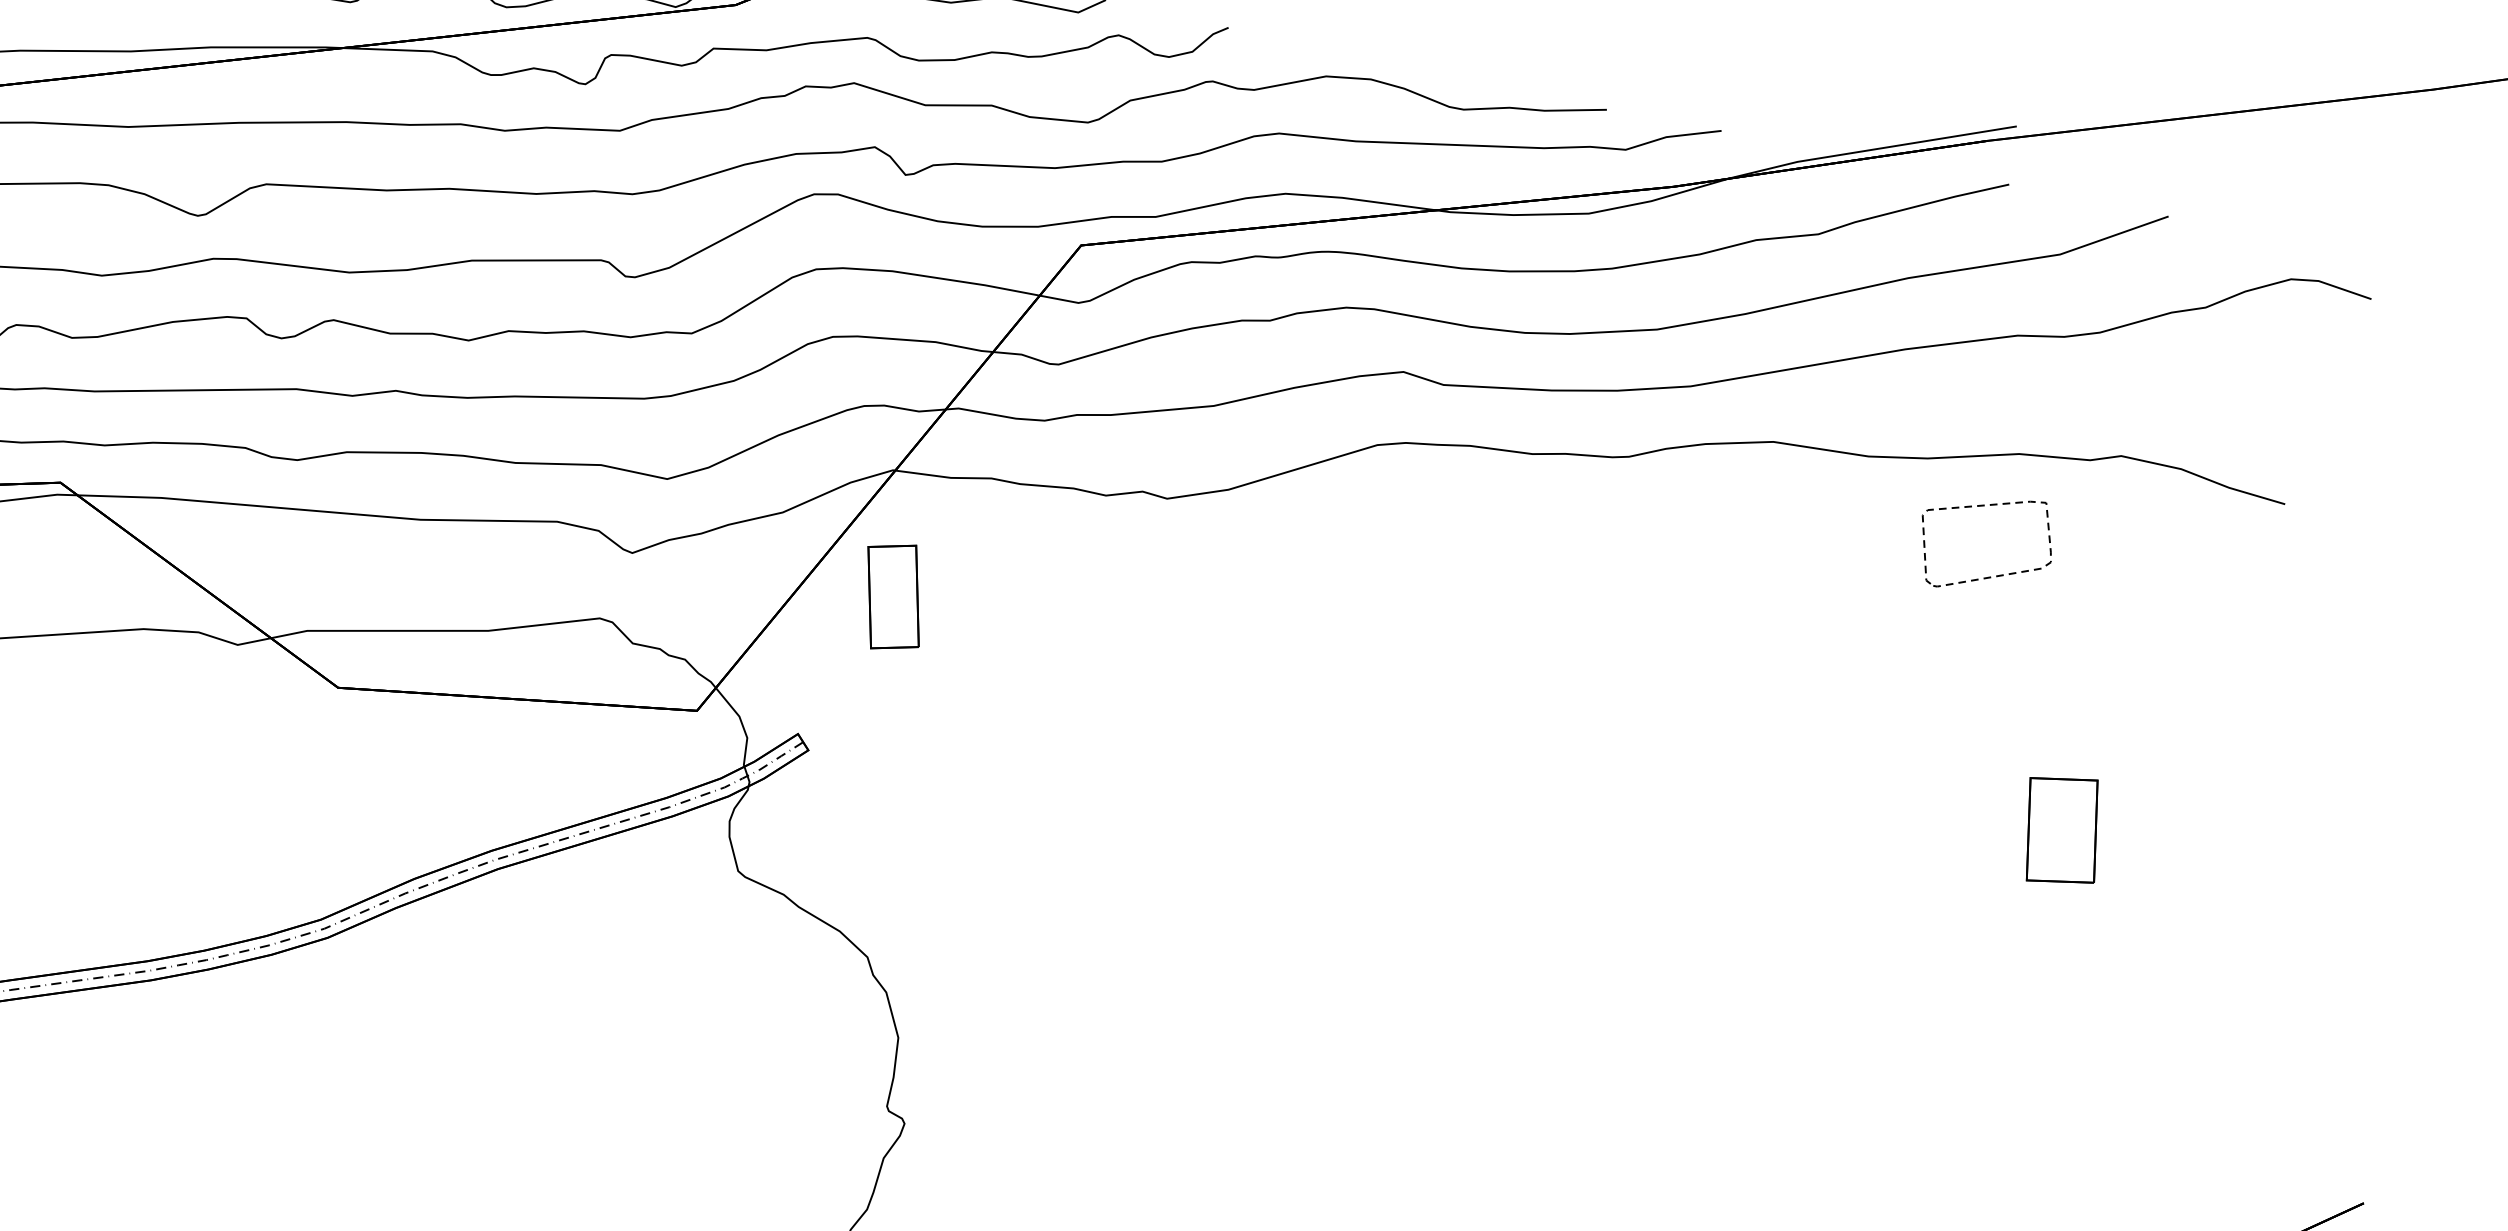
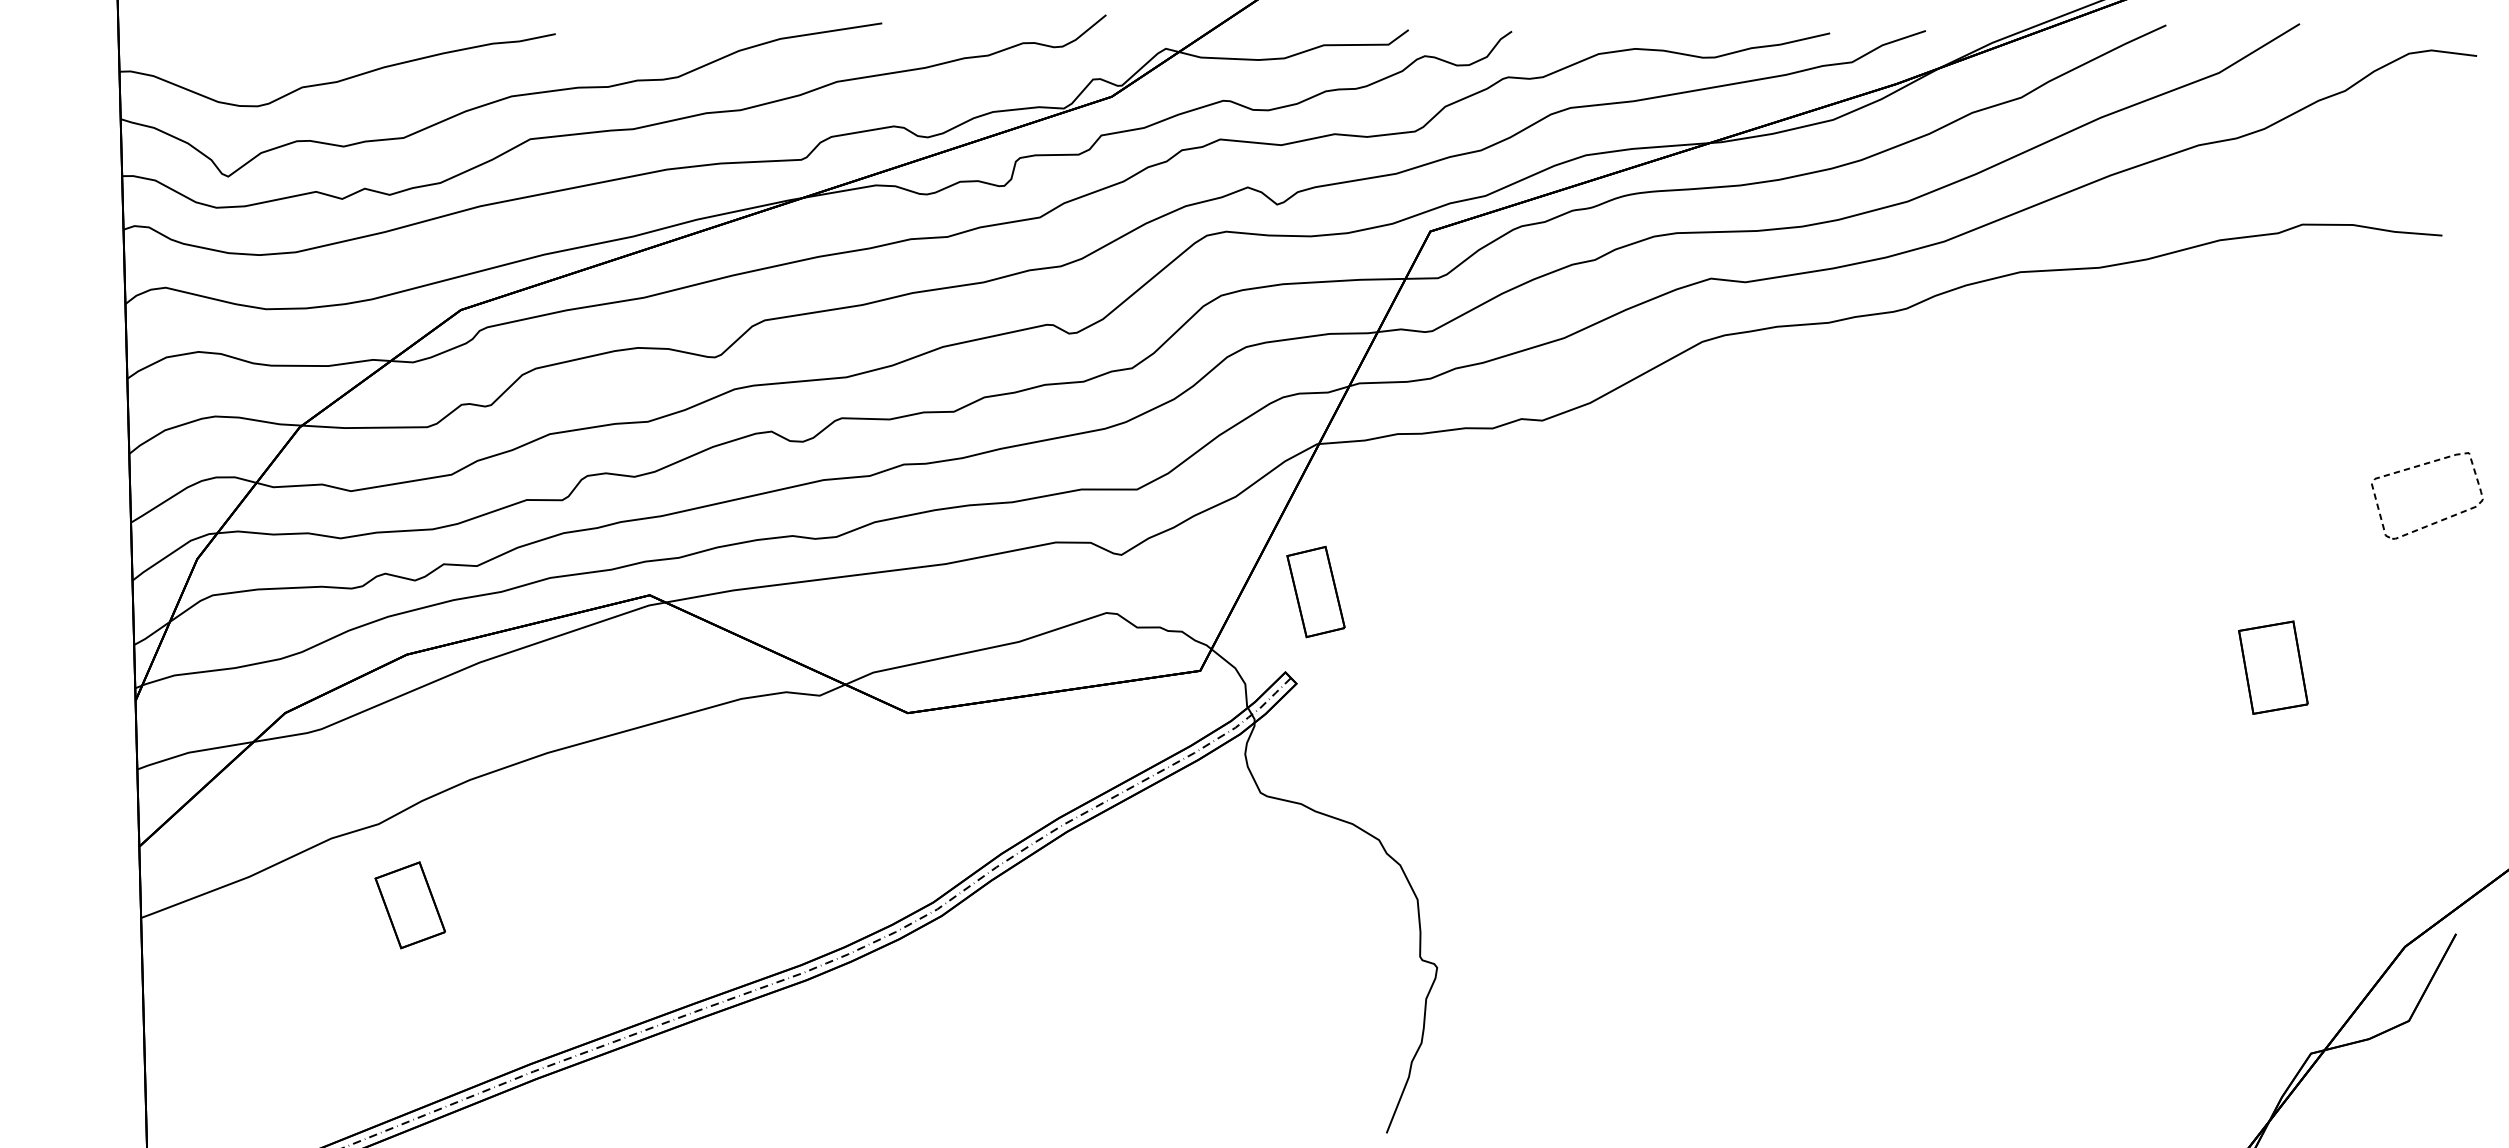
part: (1989, 576) -> (2435, 521), moved
part: (893, 596) -> (1315, 591), moved
part: (2062, 830) -> (2273, 667), moved

